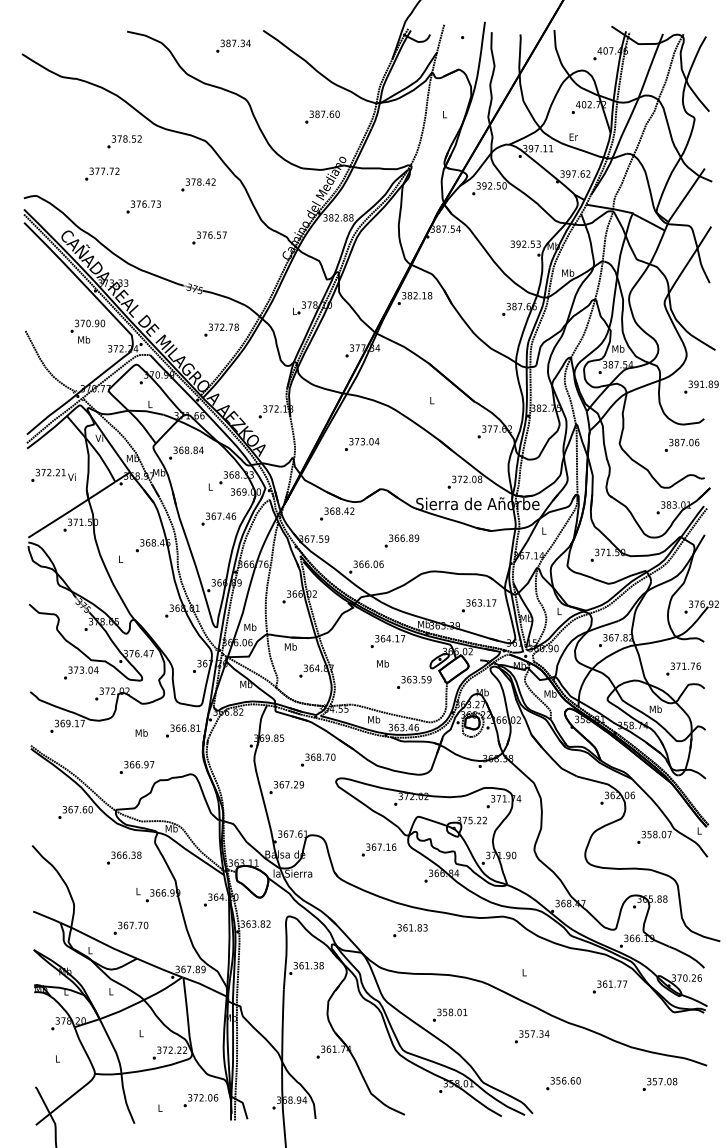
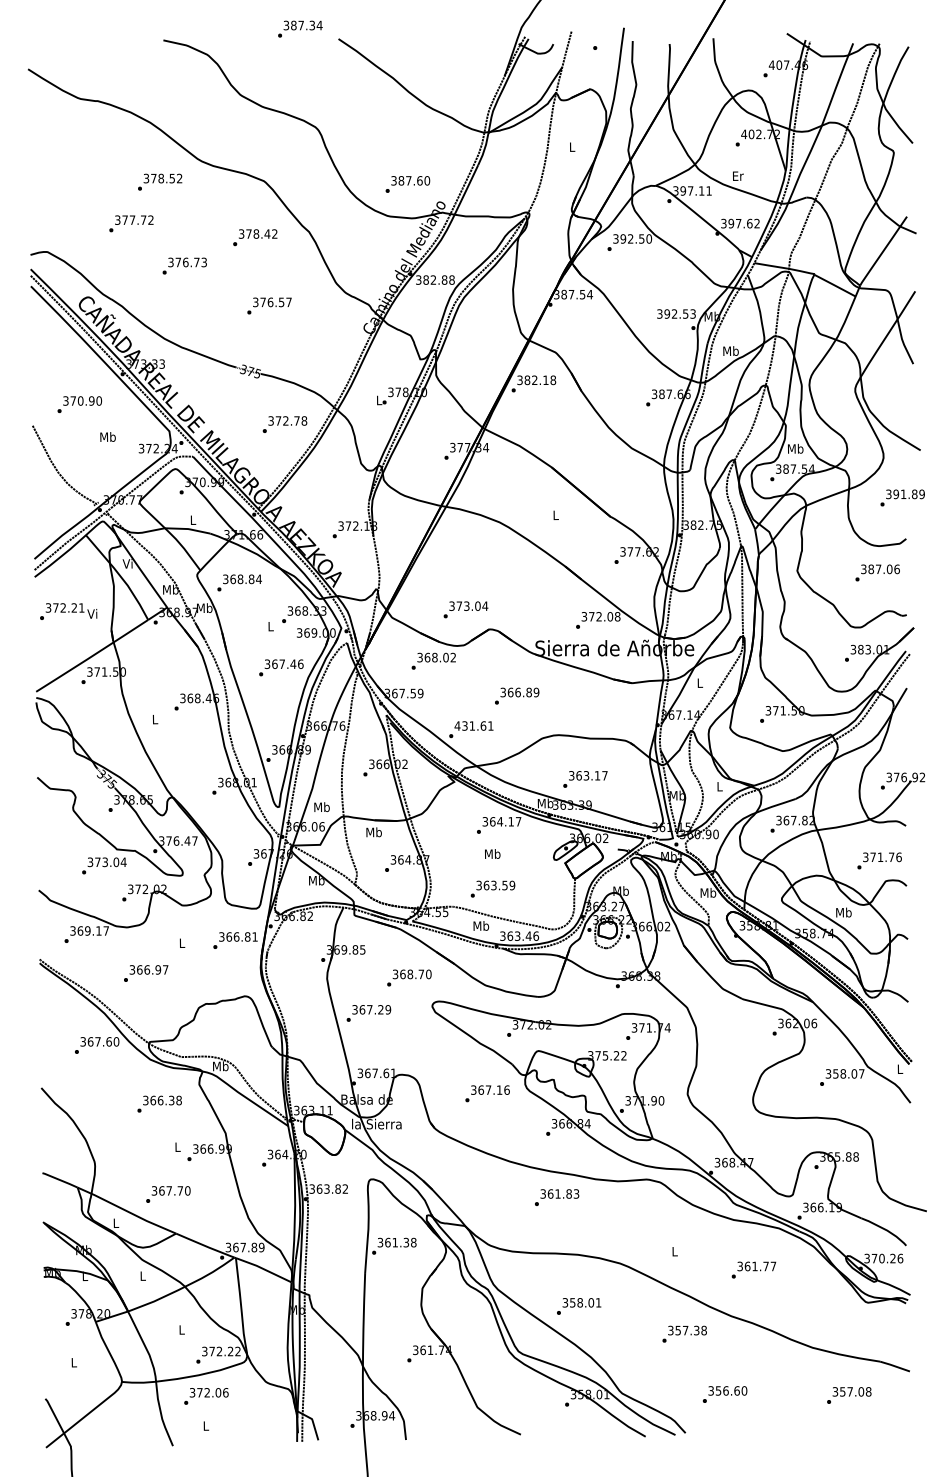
text: (233, 45) -> (300, 28), moved
text: (322, 117) -> (407, 184), moved
text: (87, 326) -> (79, 404), moved
text: (361, 444) -> (465, 609), moved
text: (346, 511) -> (445, 657), 368.42 -> 368.02
text: (368, 563) -> (473, 725), 366.06 -> 431.61
text: (479, 605) -> (585, 779), moved
text: (413, 681) -> (492, 888), moved
text: (141, 733) -> (181, 943), Mb -> L
text: (137, 767) -> (146, 973), moved
text: (410, 930) -> (557, 1197), moved
text: (609, 986) -> (753, 1269), moved
text: (547, 1033) -> (704, 1330), 357.34 -> 357.38
text: (201, 1100) -> (206, 1396), moved

